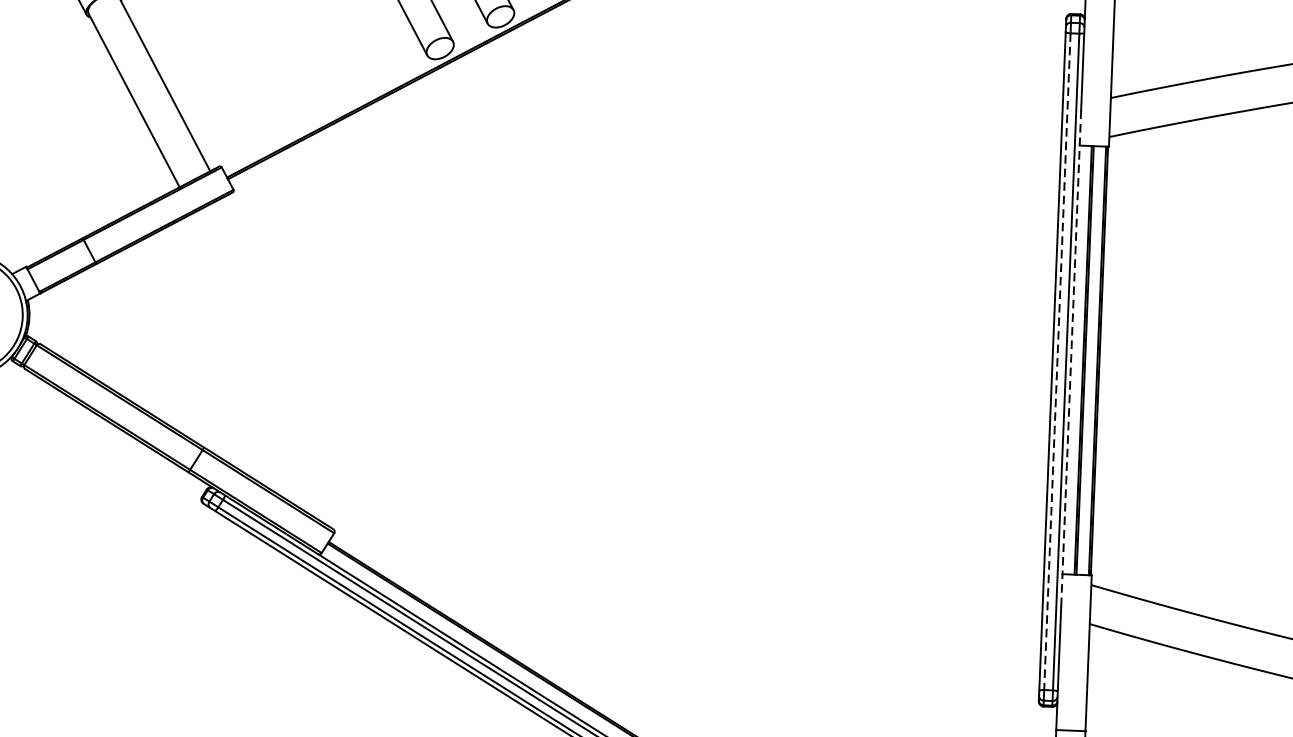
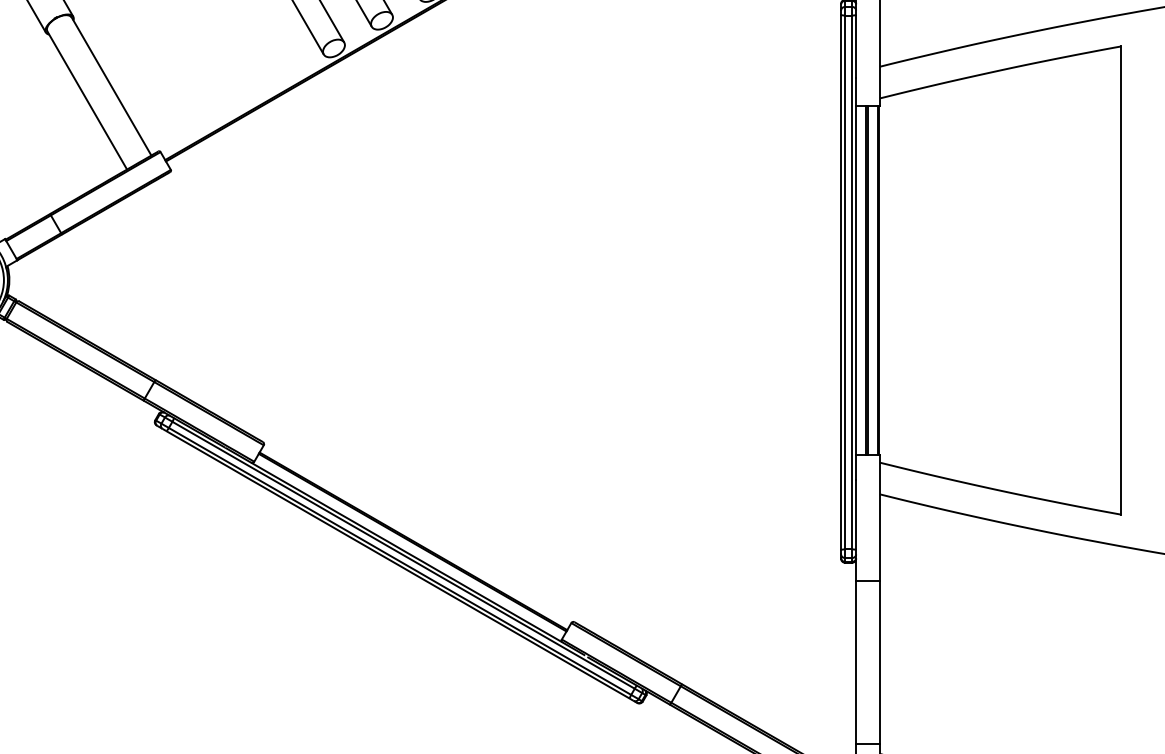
line: (1071, 358) -> (856, 279), dashed -> solid
line: (1057, 361) -> (845, 282), dashed -> solid

